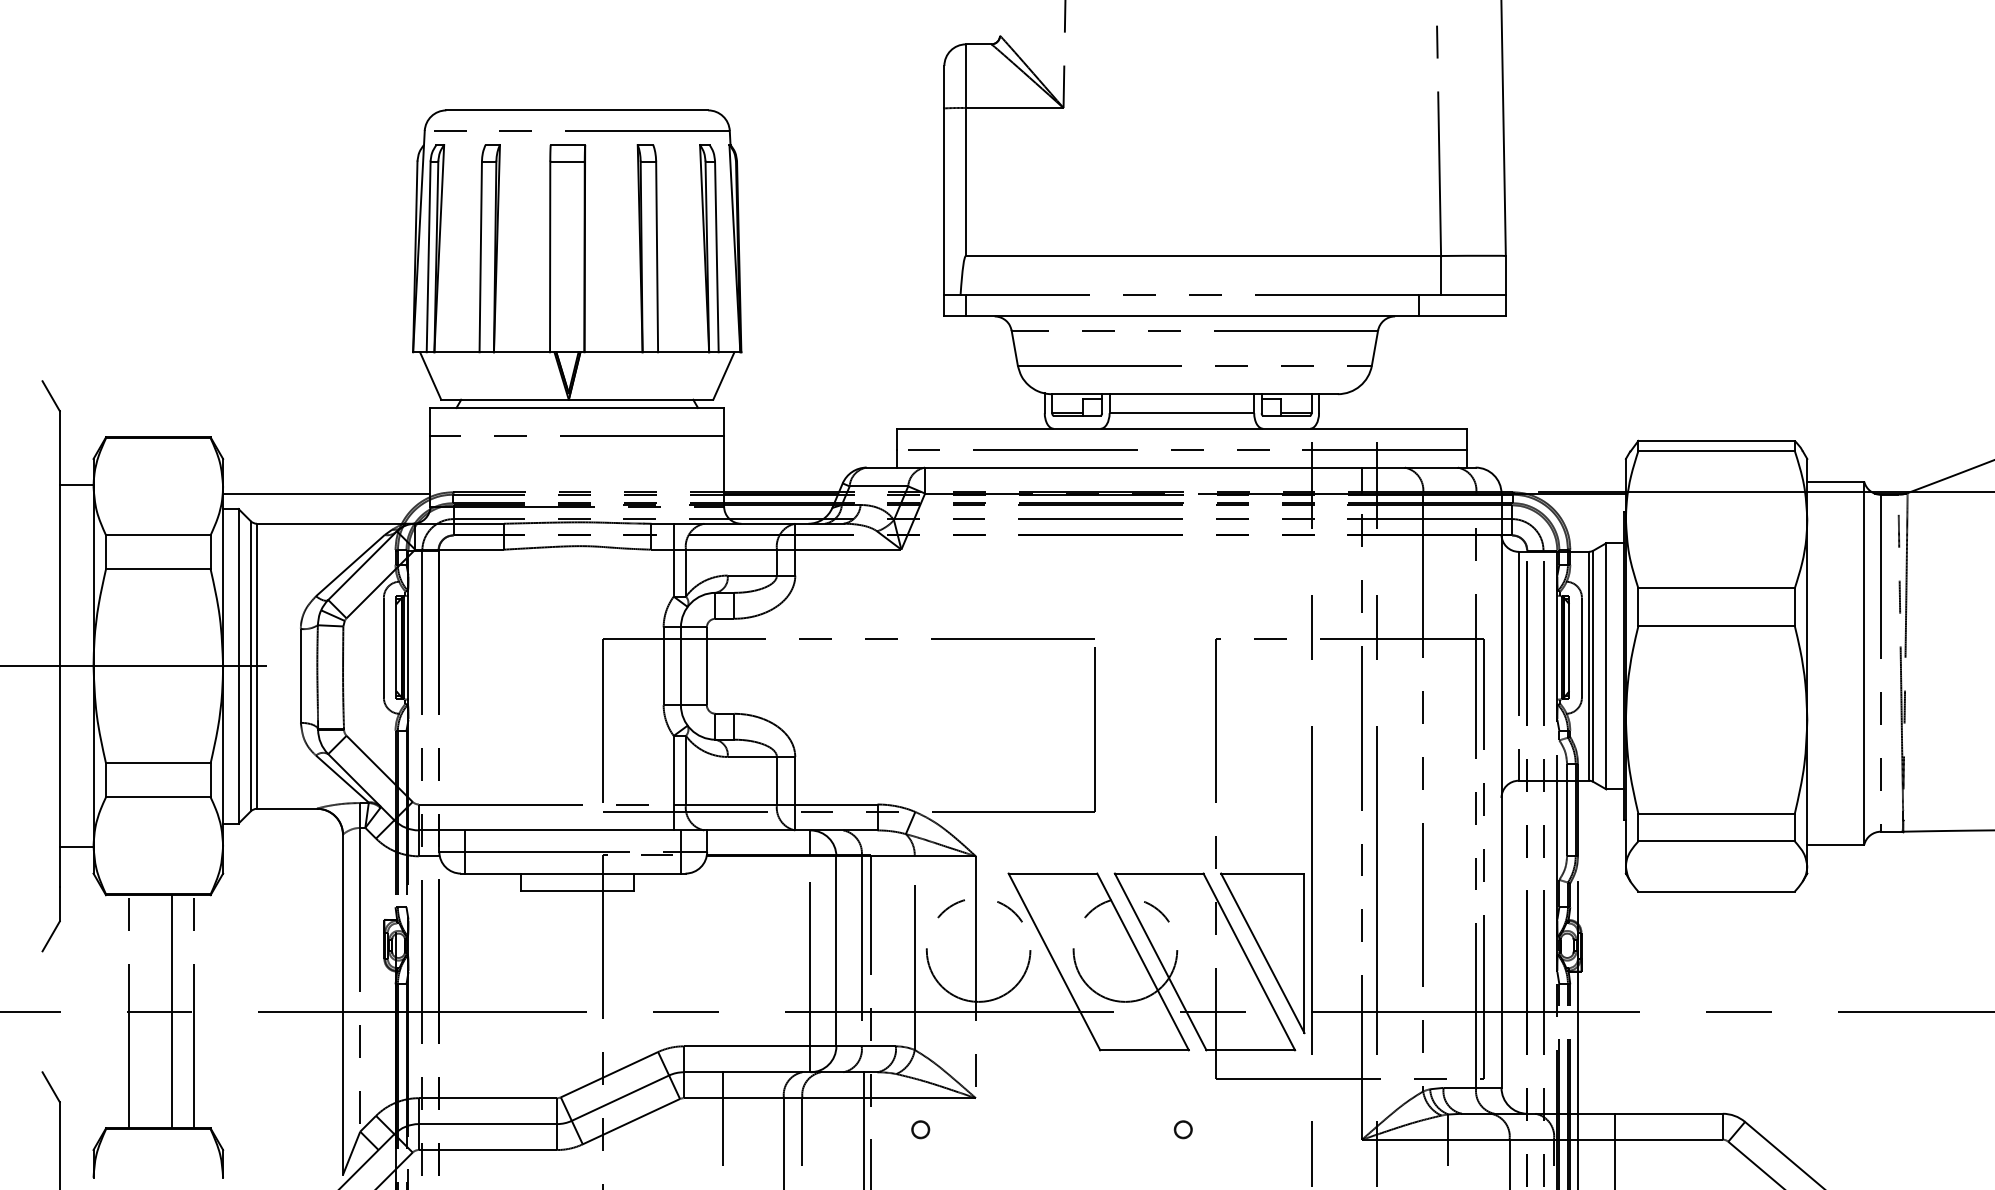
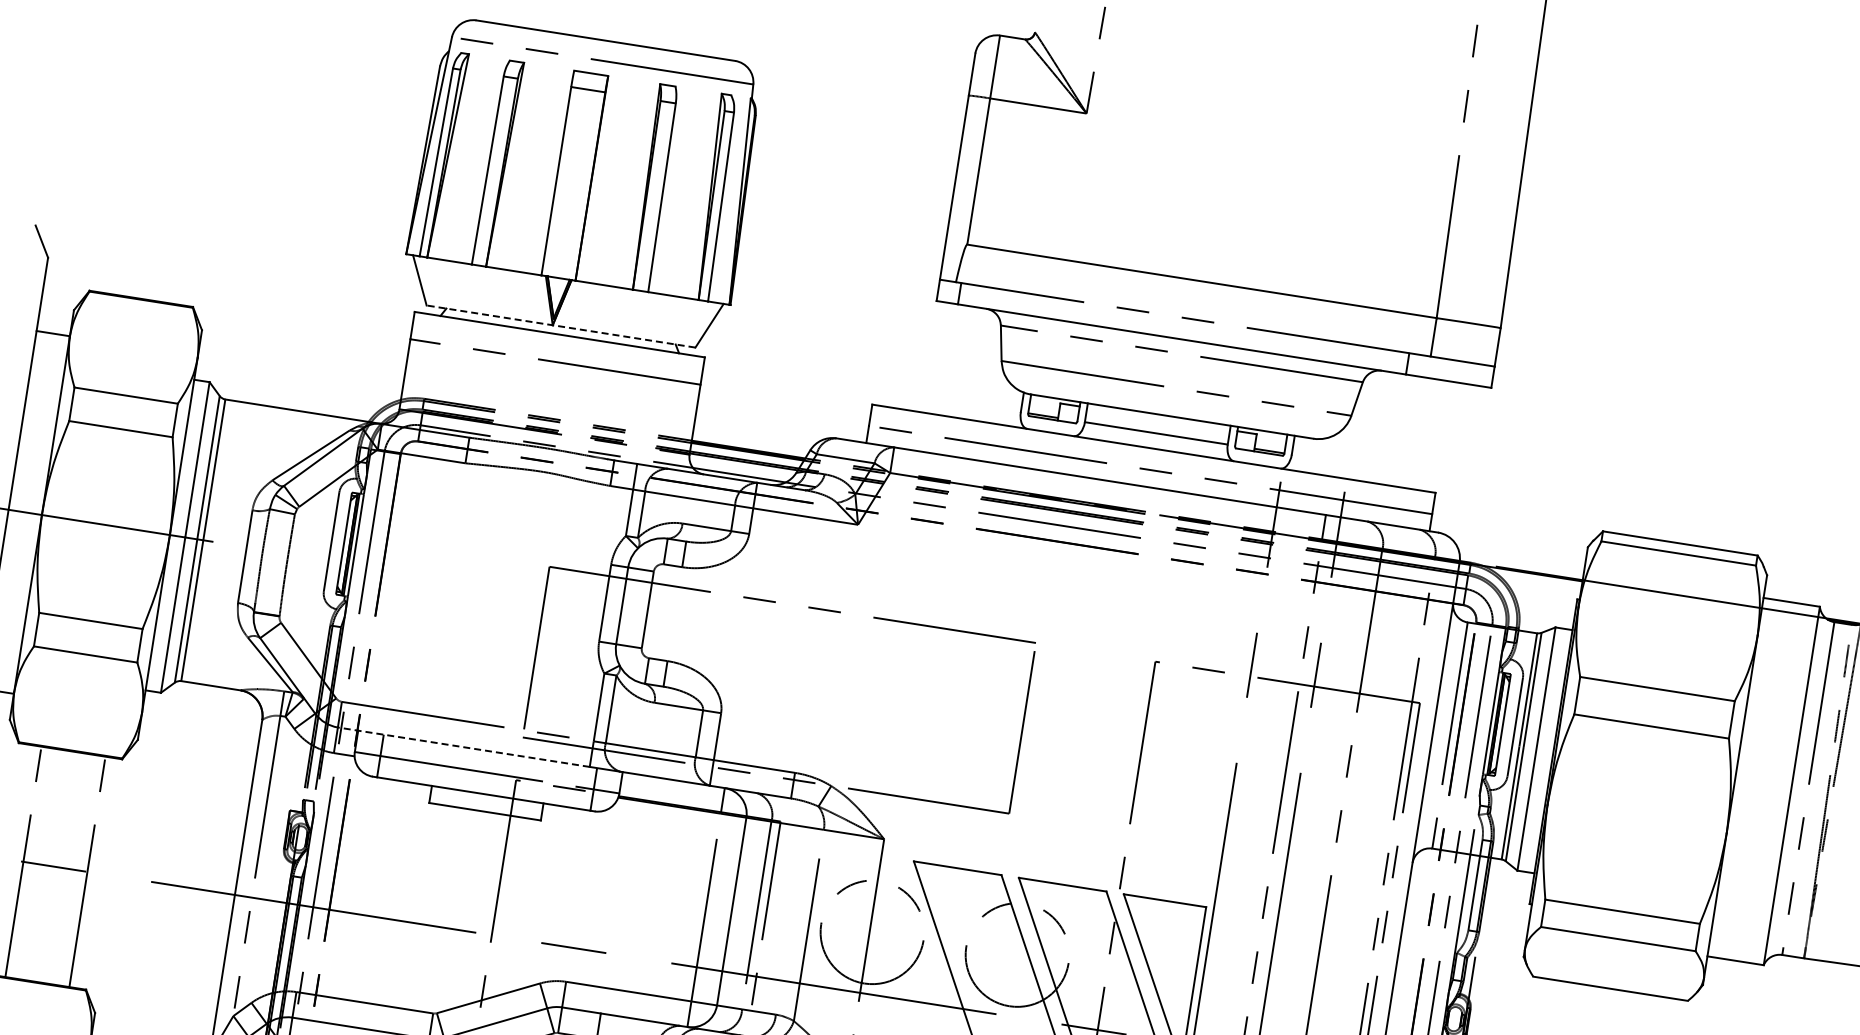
line: (576, 399) -> (560, 326), solid -> dashed
line: (326, 493) -> (298, 380), removed
line: (545, 830) -> (463, 747), solid -> dashed
line: (172, 1011) -> (66, 868), removed

